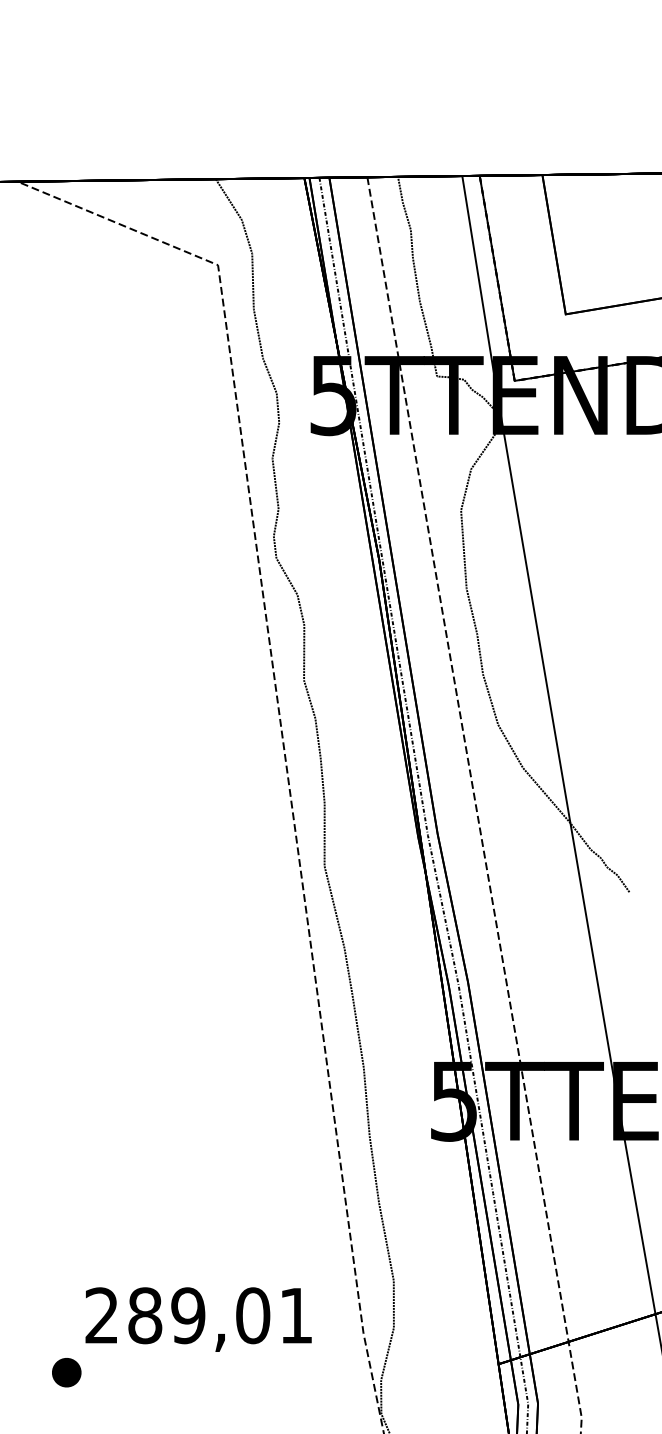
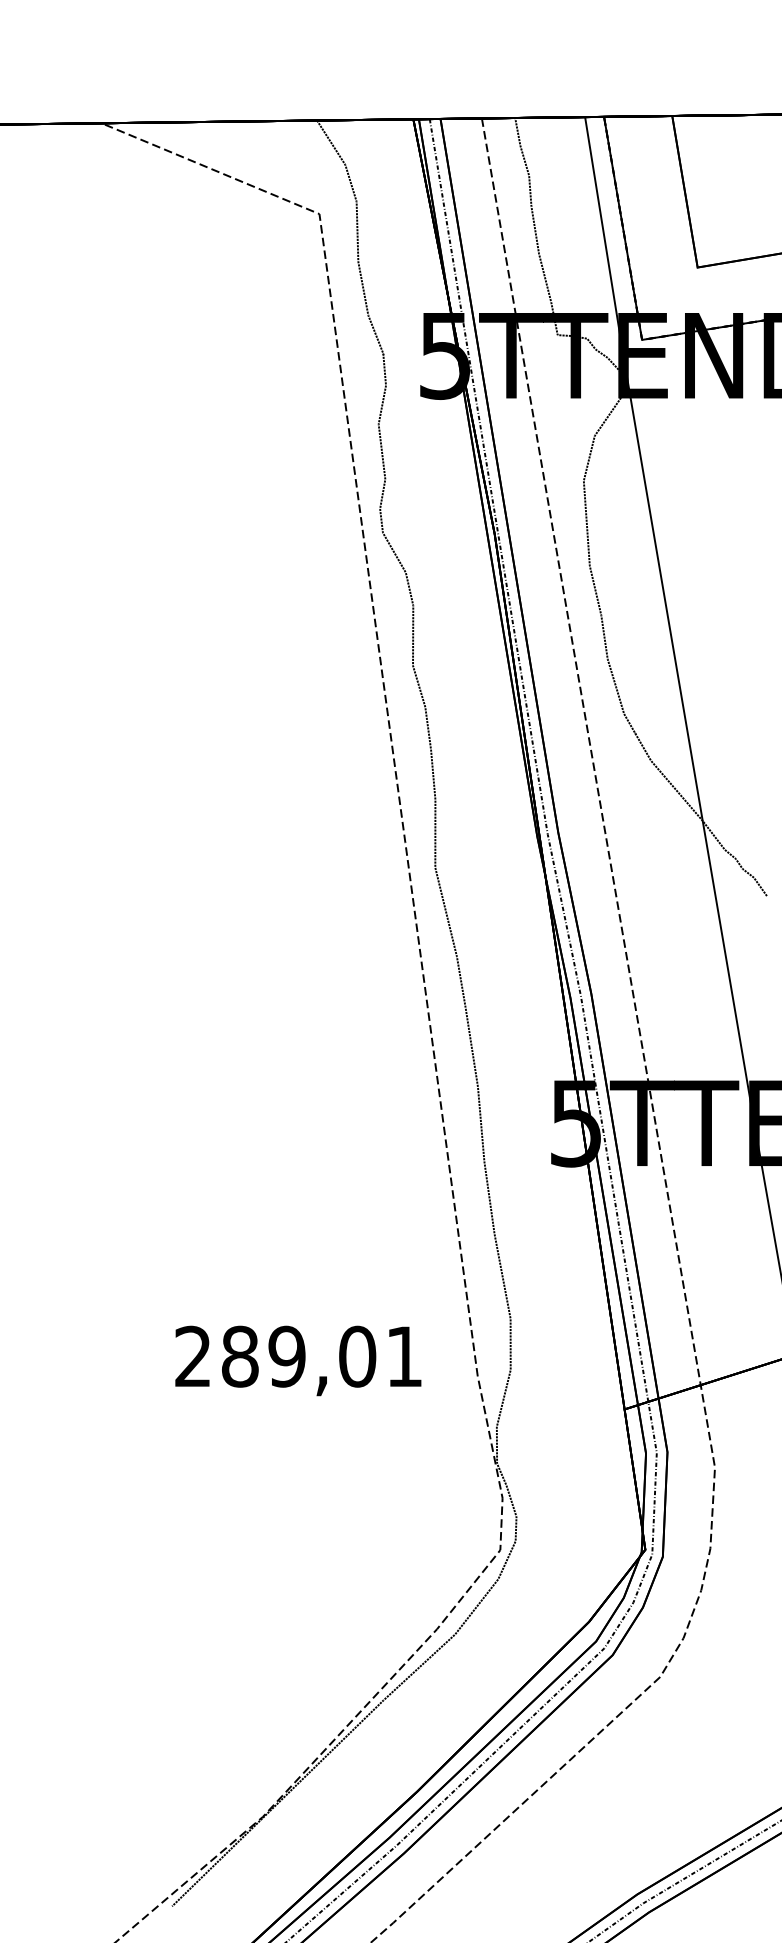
part: (66, 1372) -> (154, 1418), removed

